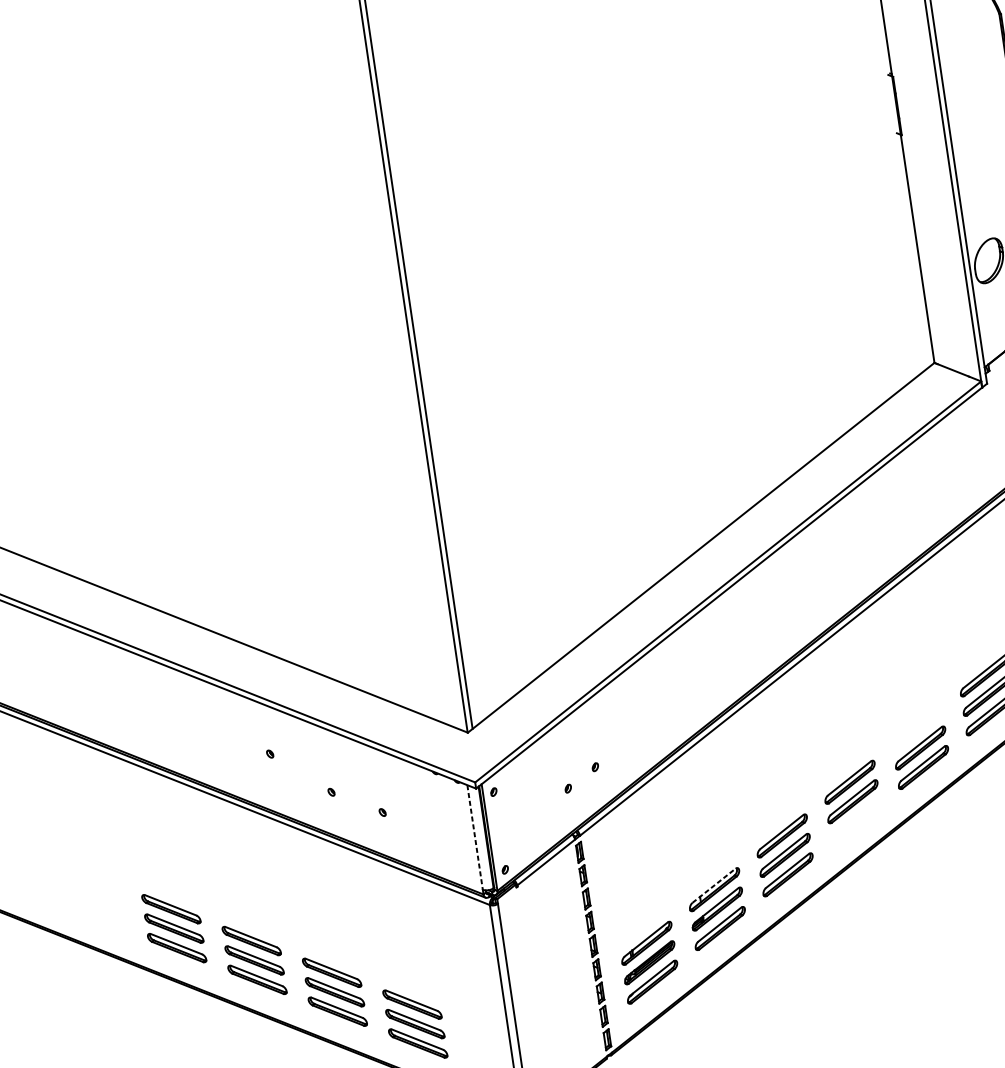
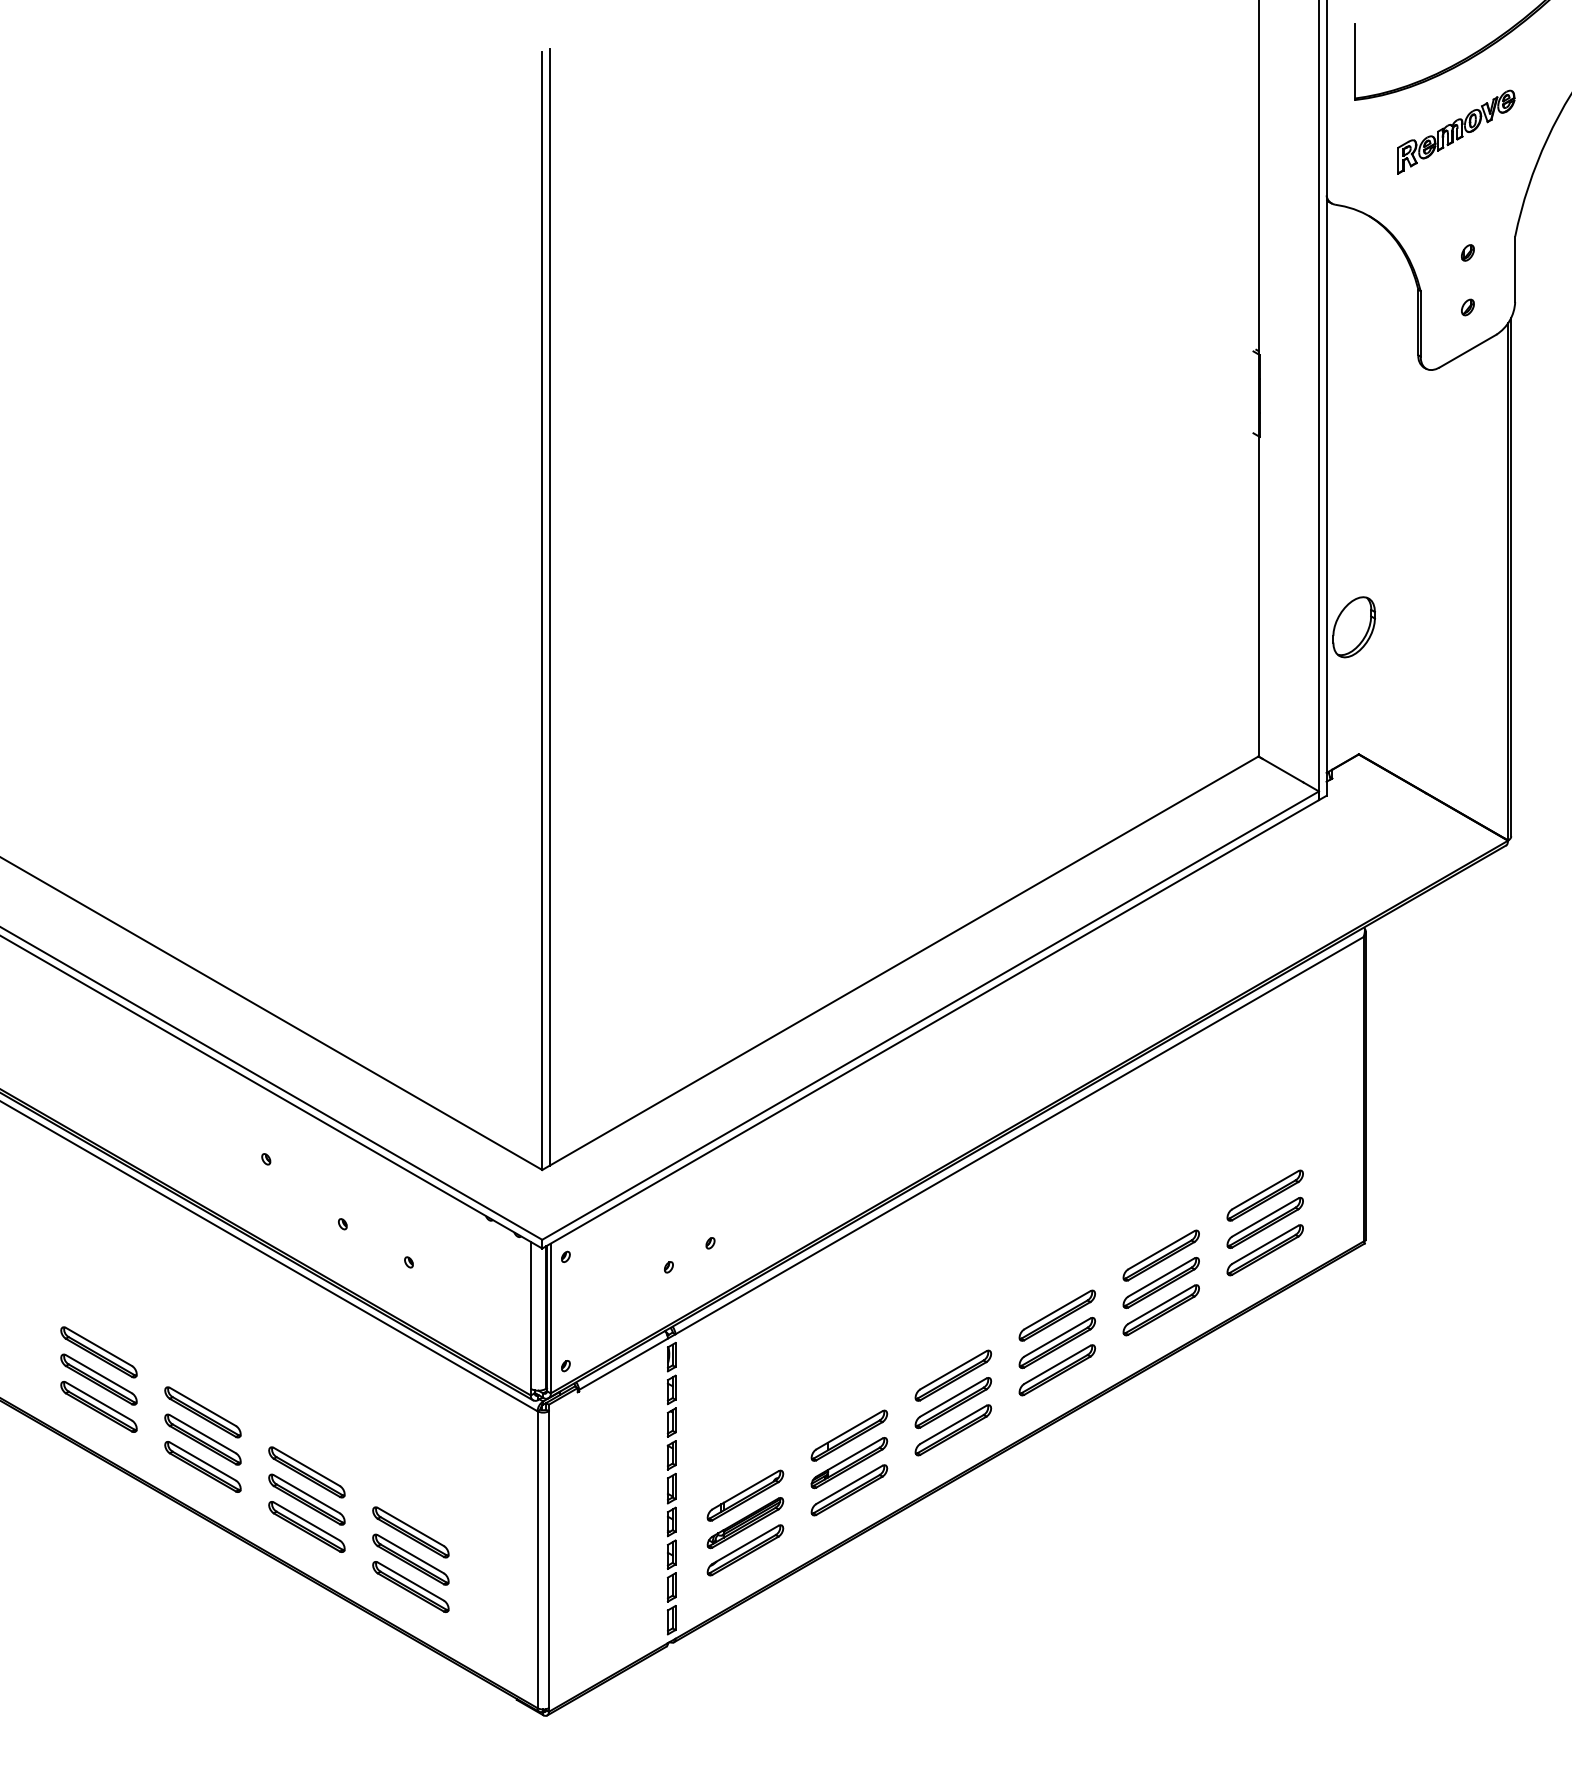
part: (917, 728) -> (1160, 1255), added
part: (855, 821) -> (1057, 1370), added
line: (474, 837) -> (530, 1315), dashed -> solid
line: (714, 885) -> (849, 1430), dashed -> solid

